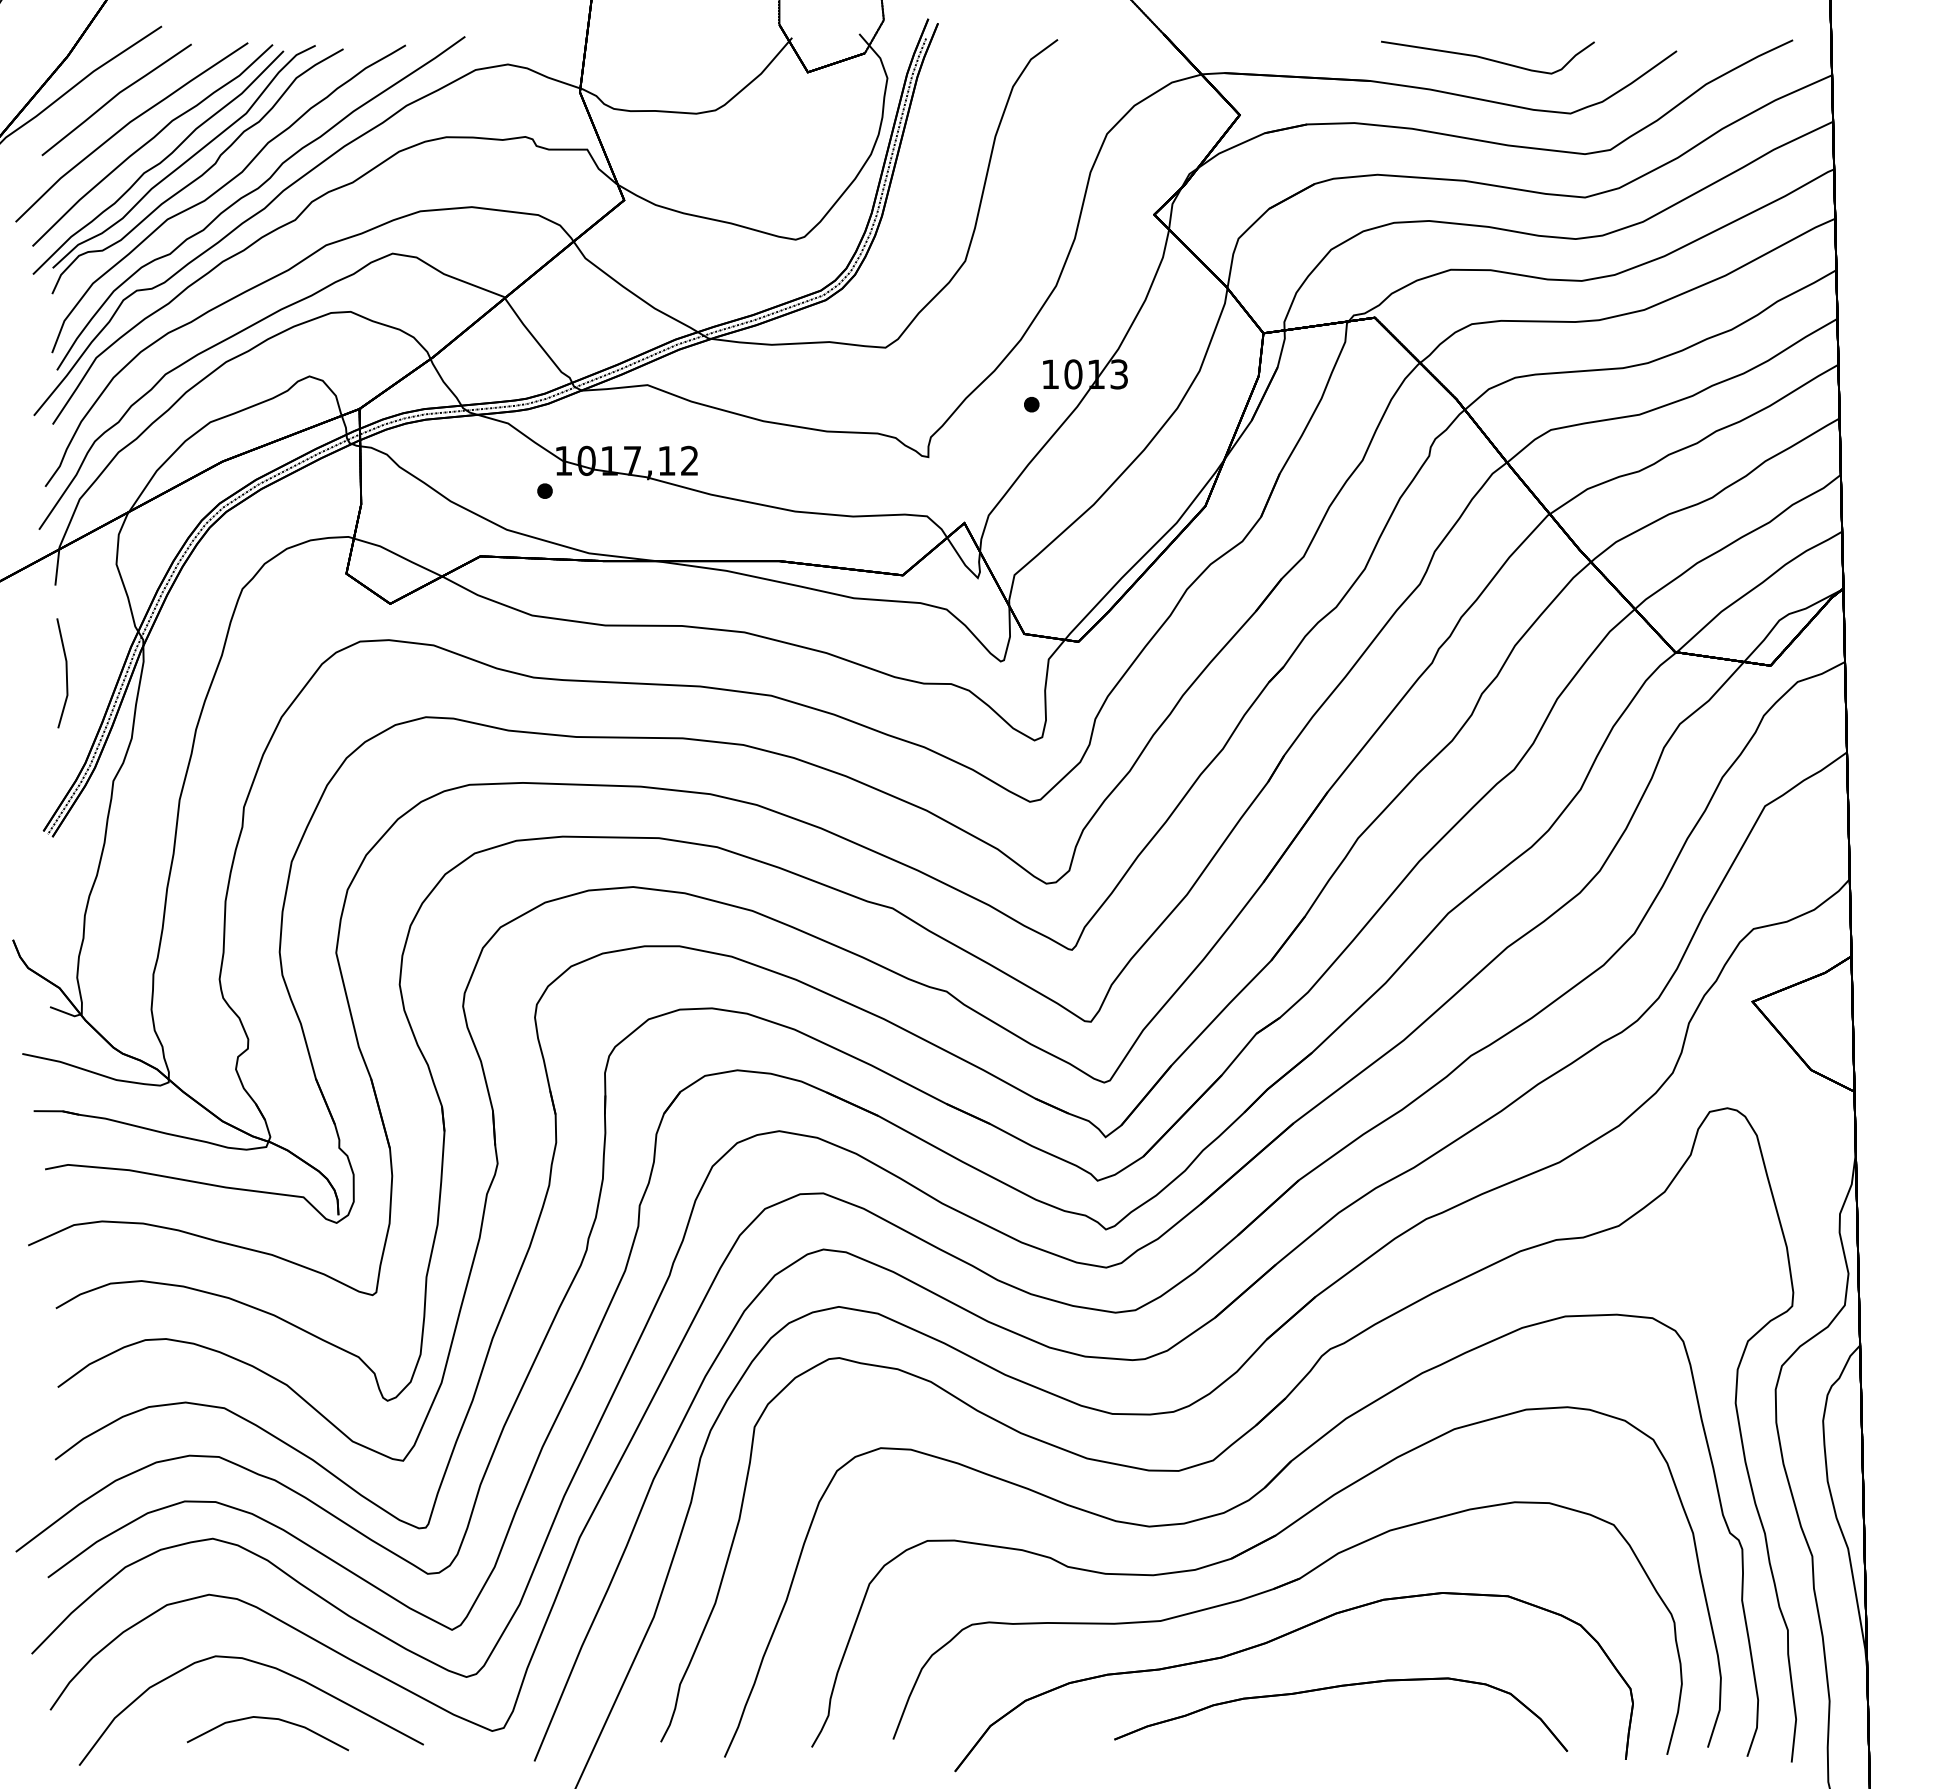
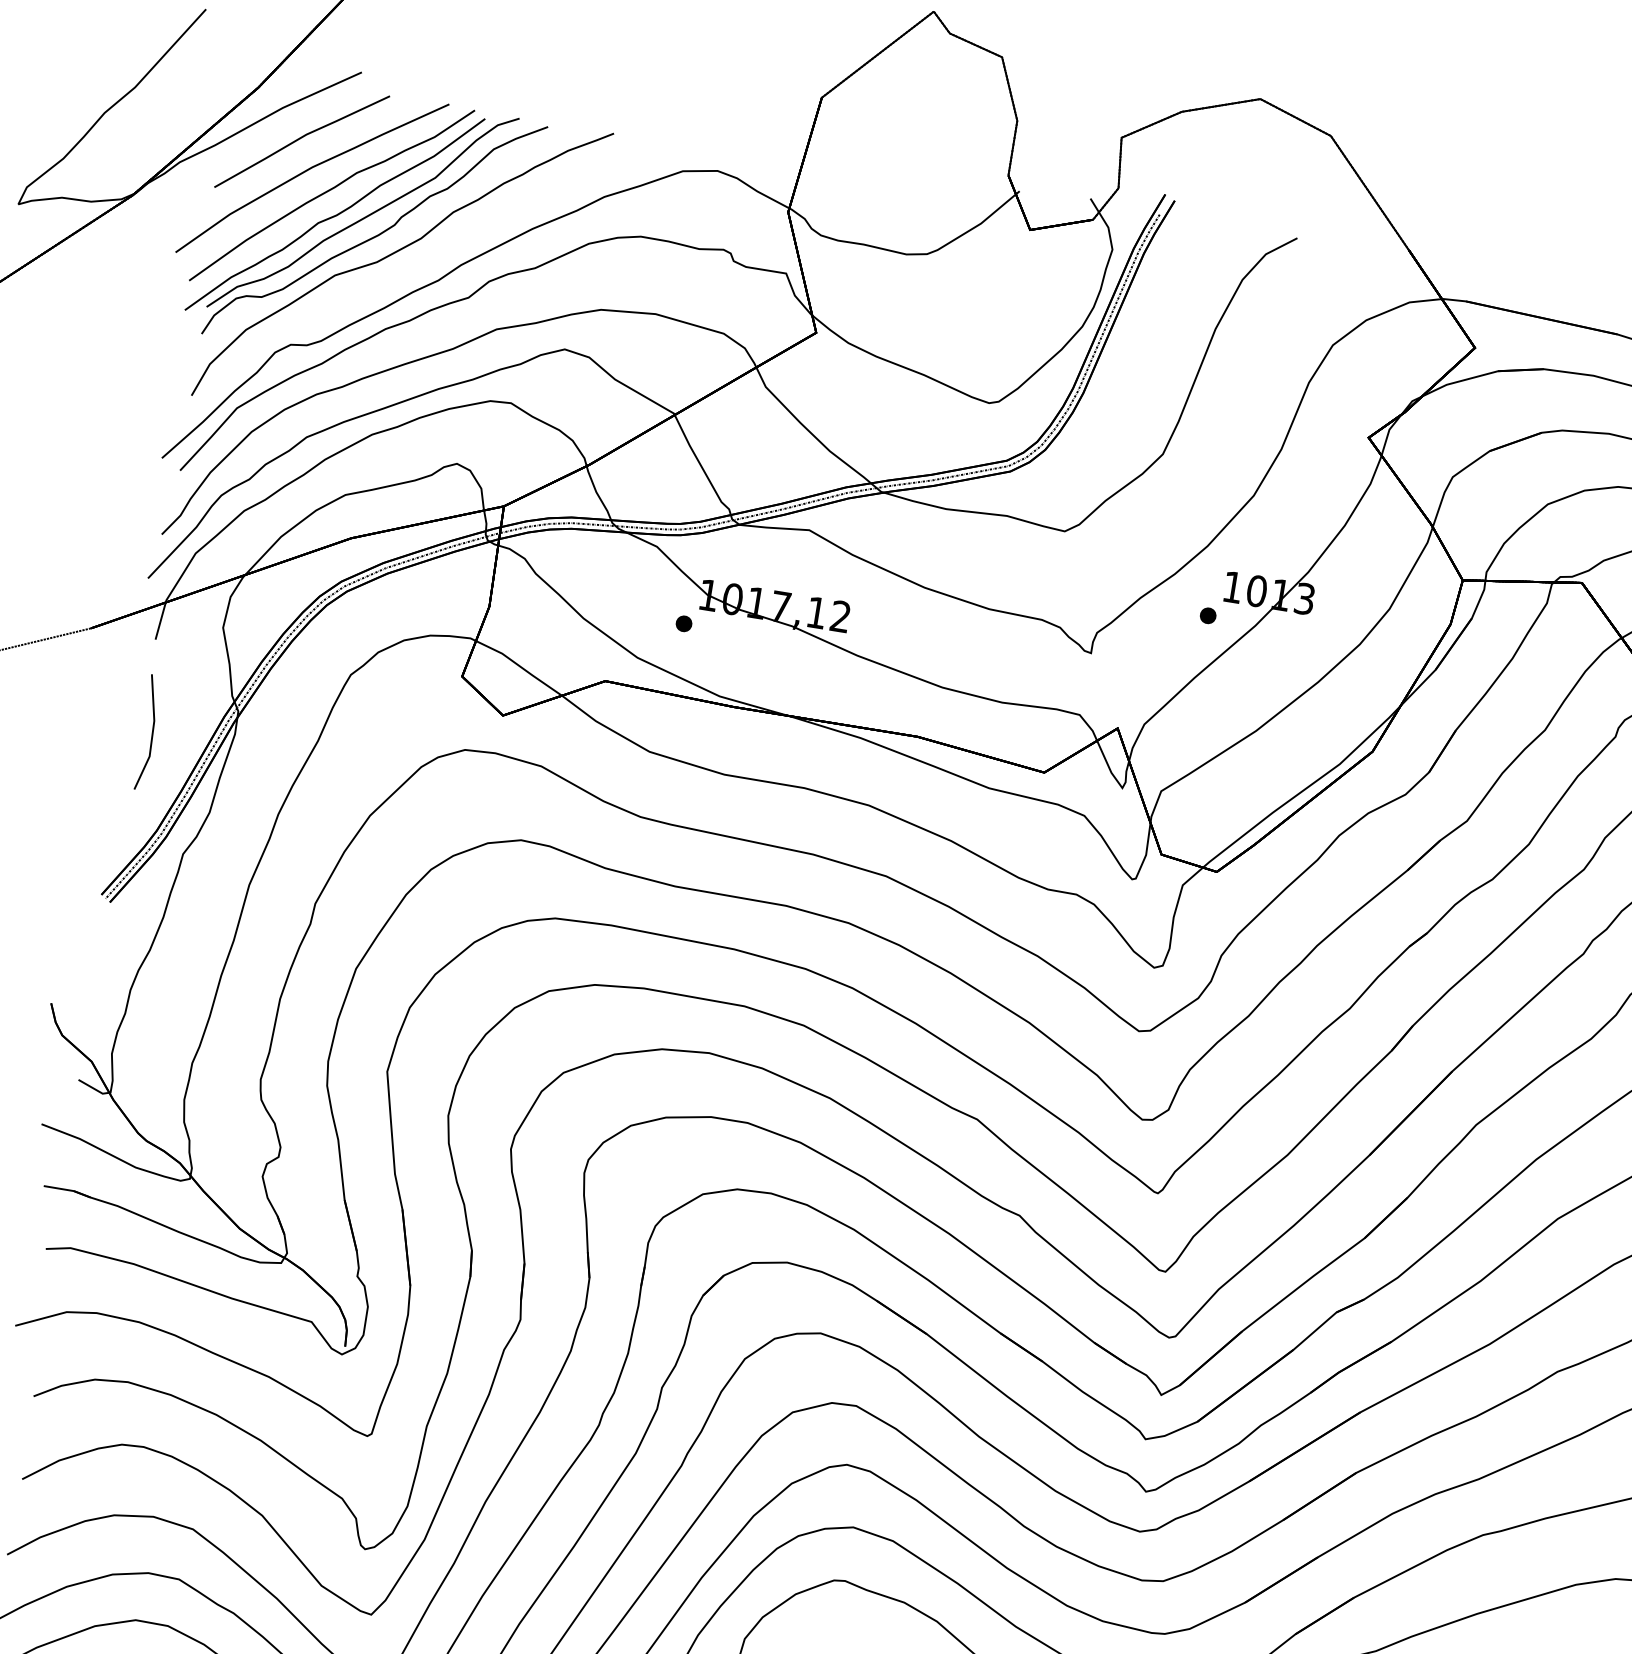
part: (253, 192) -> (429, 261), removed

